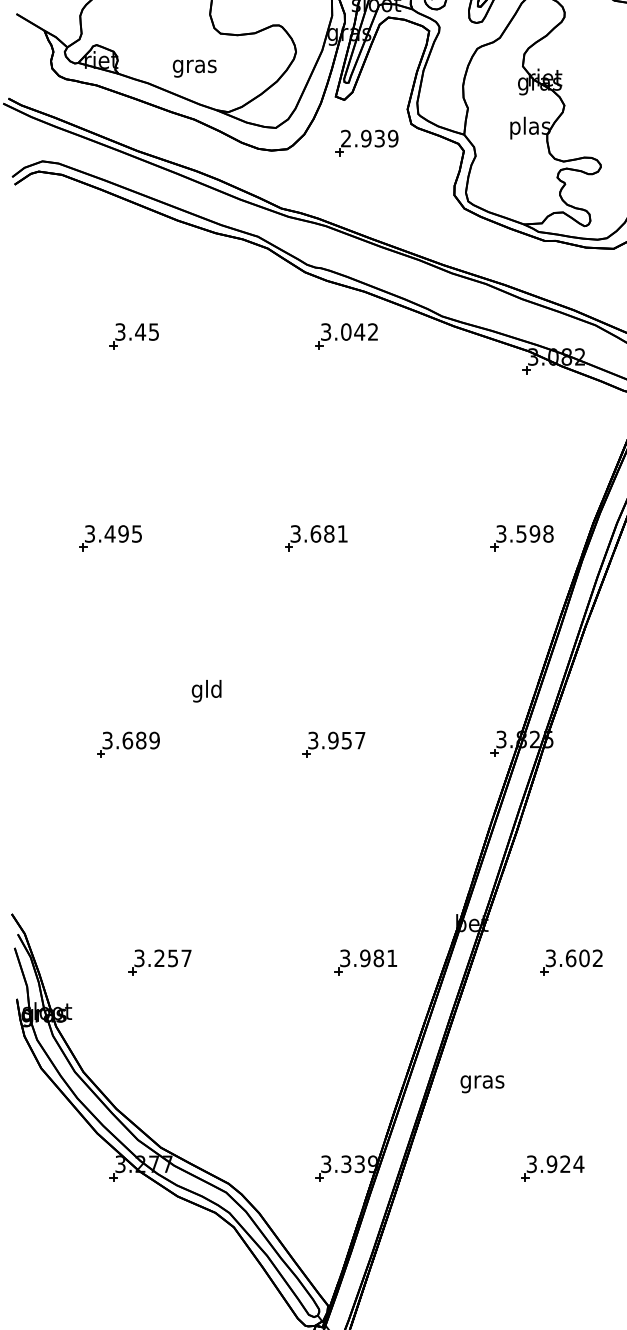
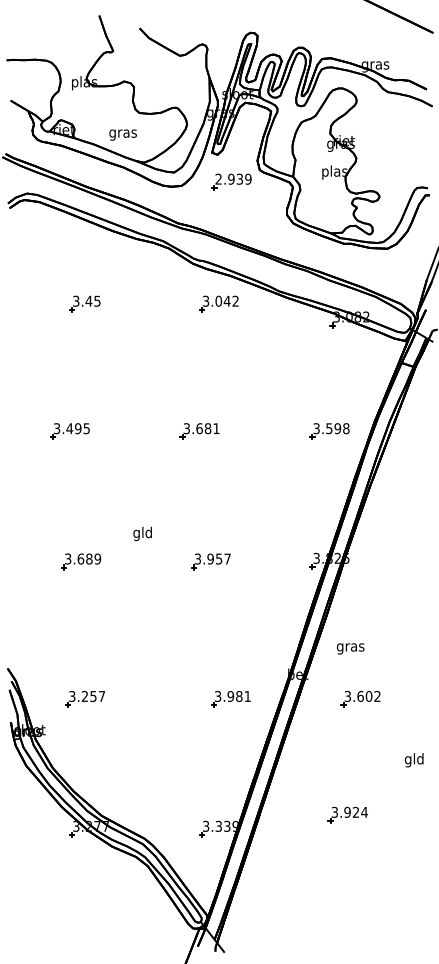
text: (206, 690) -> (142, 533), moved
part: (158, 963) -> (84, 699), moved
text: (482, 1083) -> (350, 648), moved
part: (551, 1167) -> (347, 814), moved

